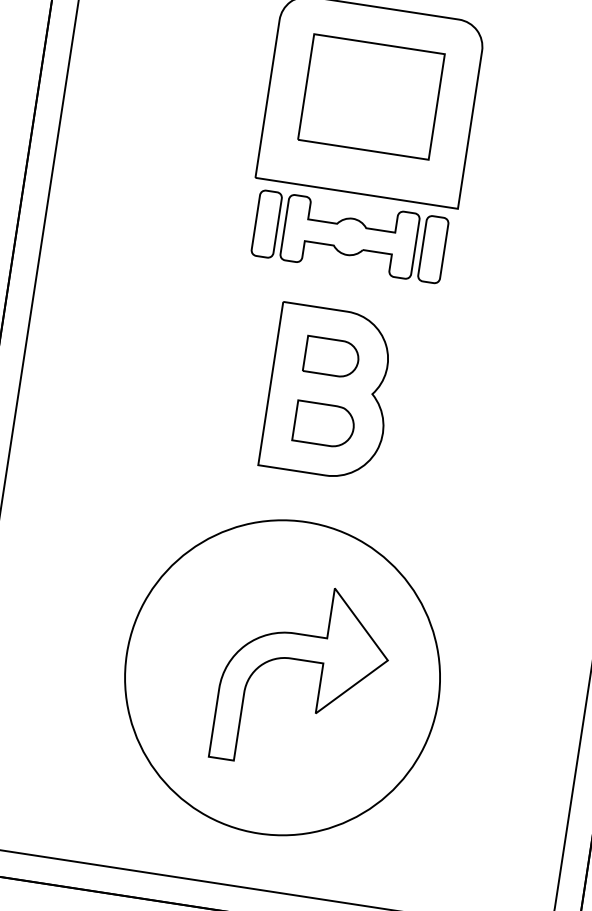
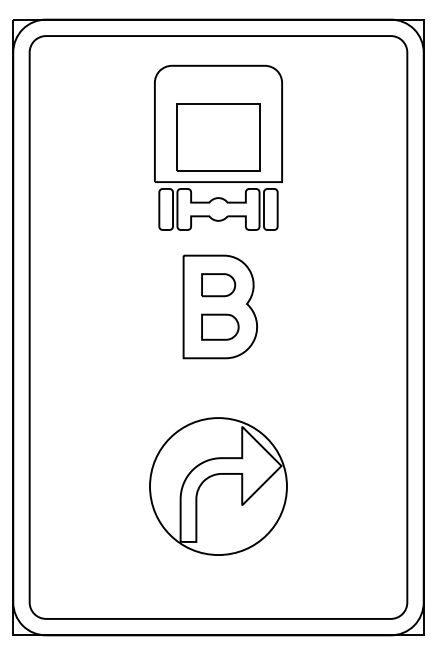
part: (371, 96) -> (218, 137), moved
circle: (282, 677) -> (218, 486), size x0.7

